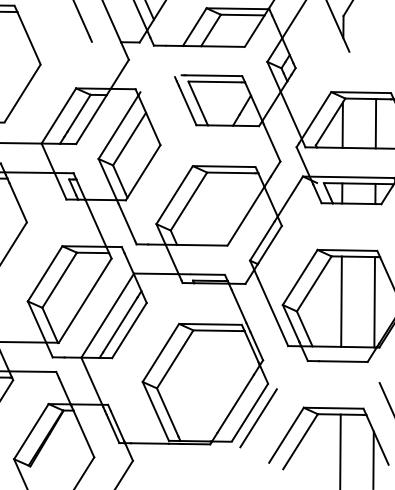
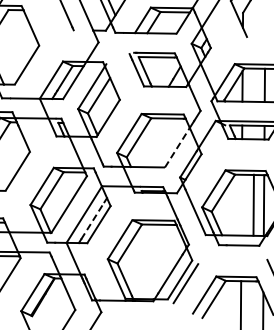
line: (246, 215) -> (177, 147), solid -> dashed
line: (341, 300) -> (253, 204), moved
line: (119, 324) -> (92, 220), solid -> dashed

